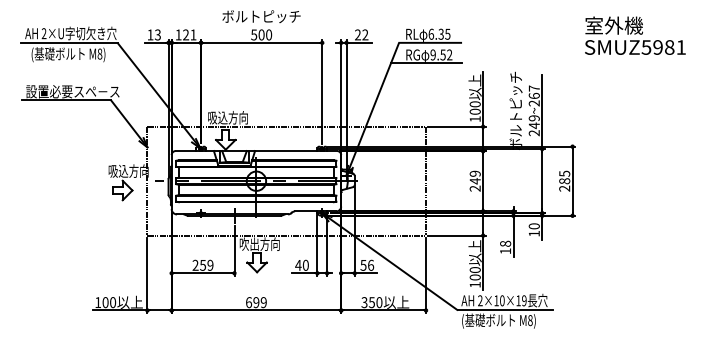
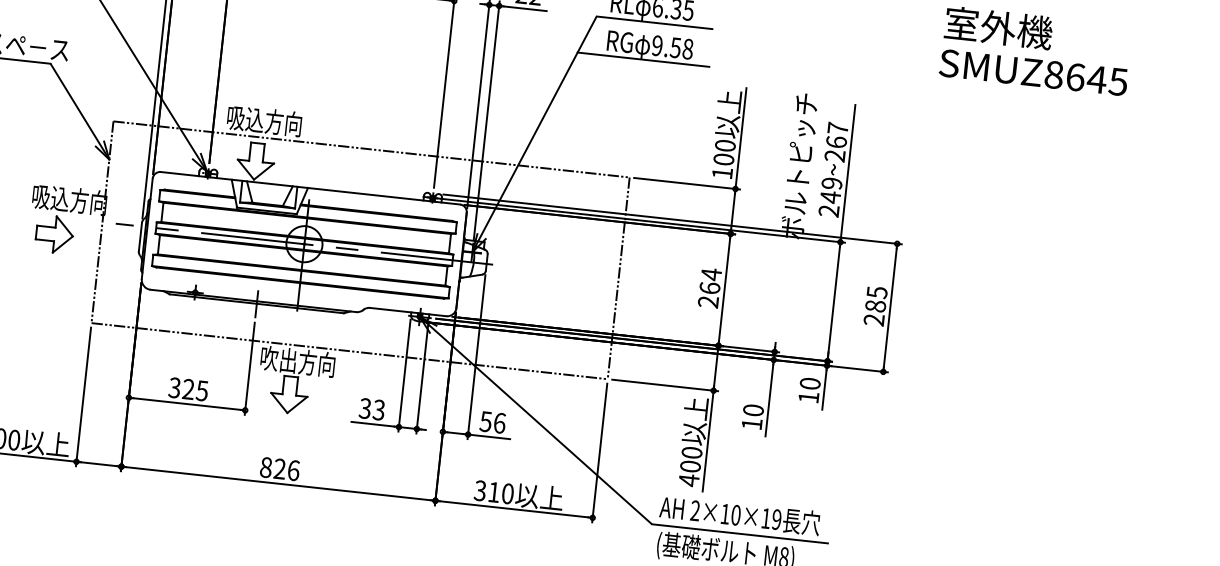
text: (663, 47) -> (1085, 78), SMUZ5981 -> SMUZ8645
text: (449, 54) -> (687, 48), 9.52 -> 9.58
text: (474, 177) -> (709, 281), 249 -> 264
text: (505, 243) -> (753, 409), 18 -> 10
text: (202, 264) -> (187, 387), 259 -> 325
text: (301, 264) -> (371, 407), 40 -> 33
text: (474, 284) -> (687, 479), 100 -> 400
text: (256, 302) -> (280, 468), 699 -> 826
text: (371, 302) -> (493, 492), 350 -> 310

